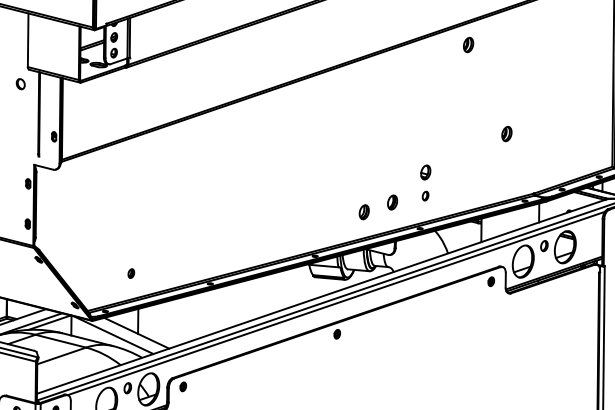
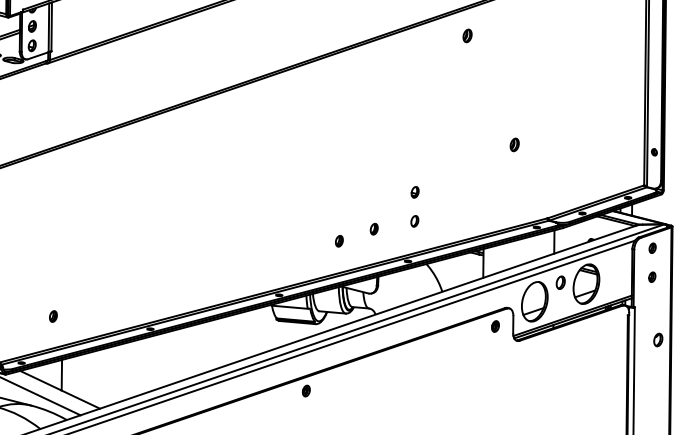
part: (468, 45) -> (467, 36), size x0.71
part: (506, 133) -> (514, 144), size x0.71
part: (425, 172) -> (414, 192), size x0.62
part: (392, 202) -> (374, 229), size x0.62
part: (363, 212) -> (338, 241), size x0.62

